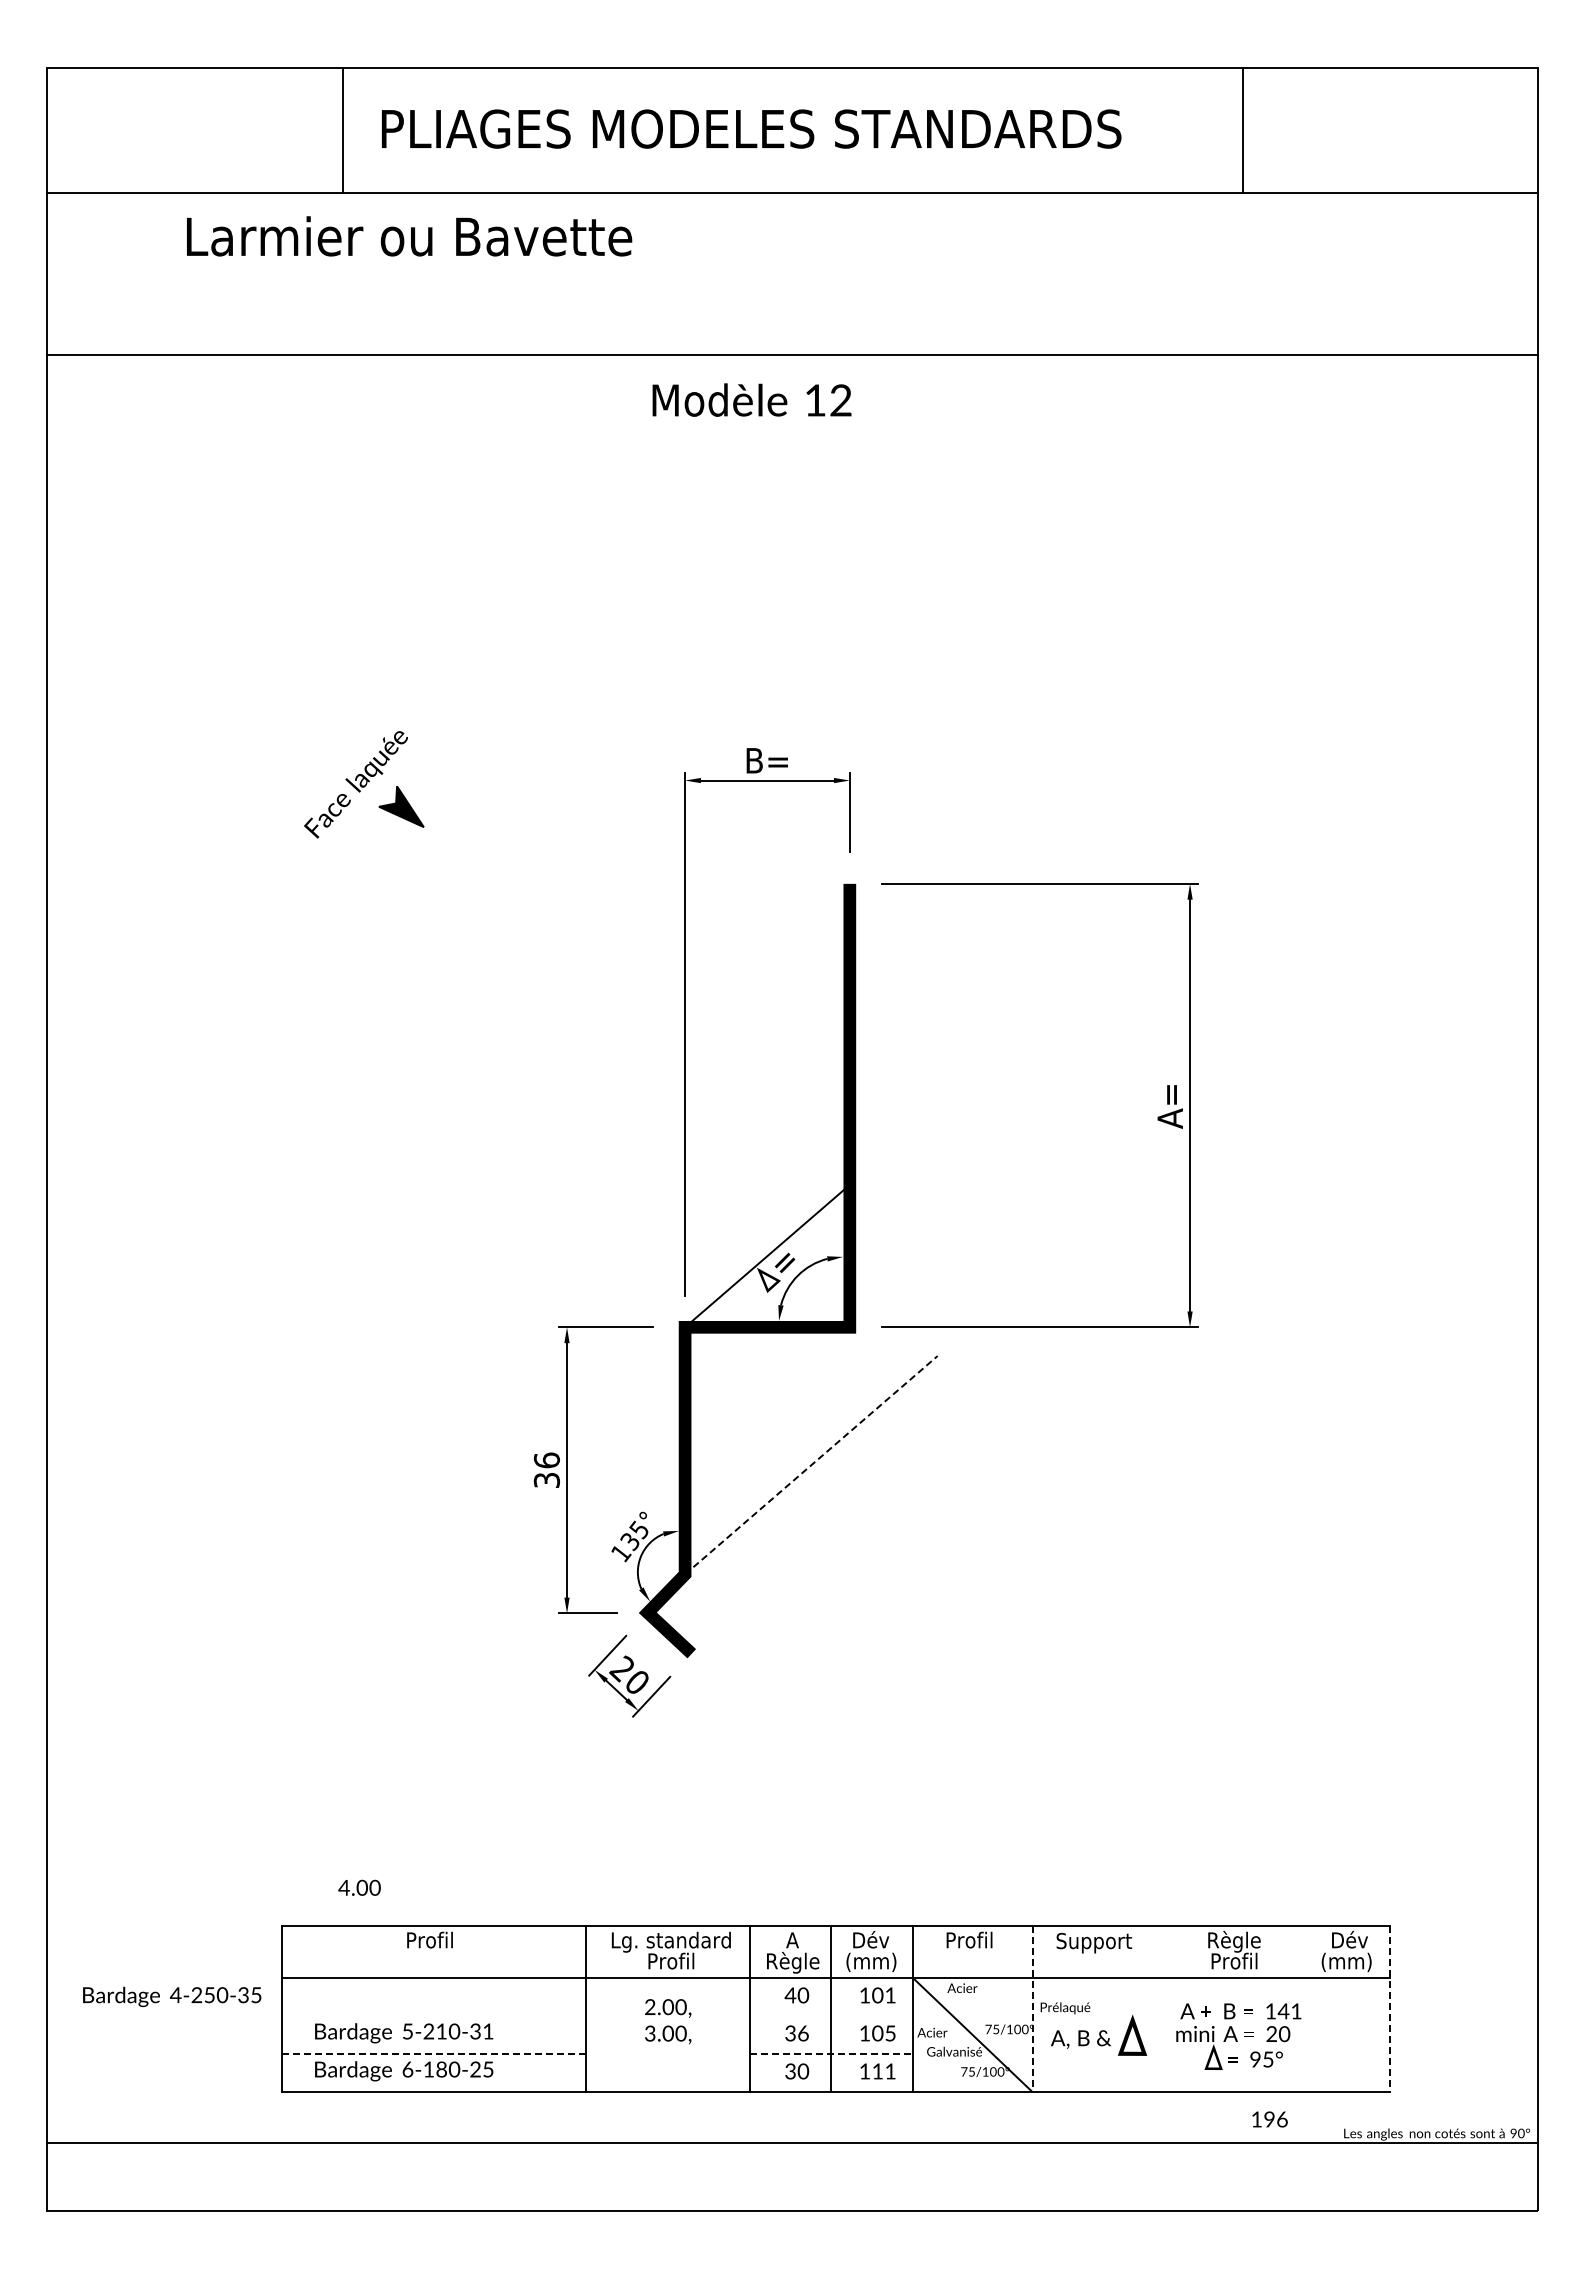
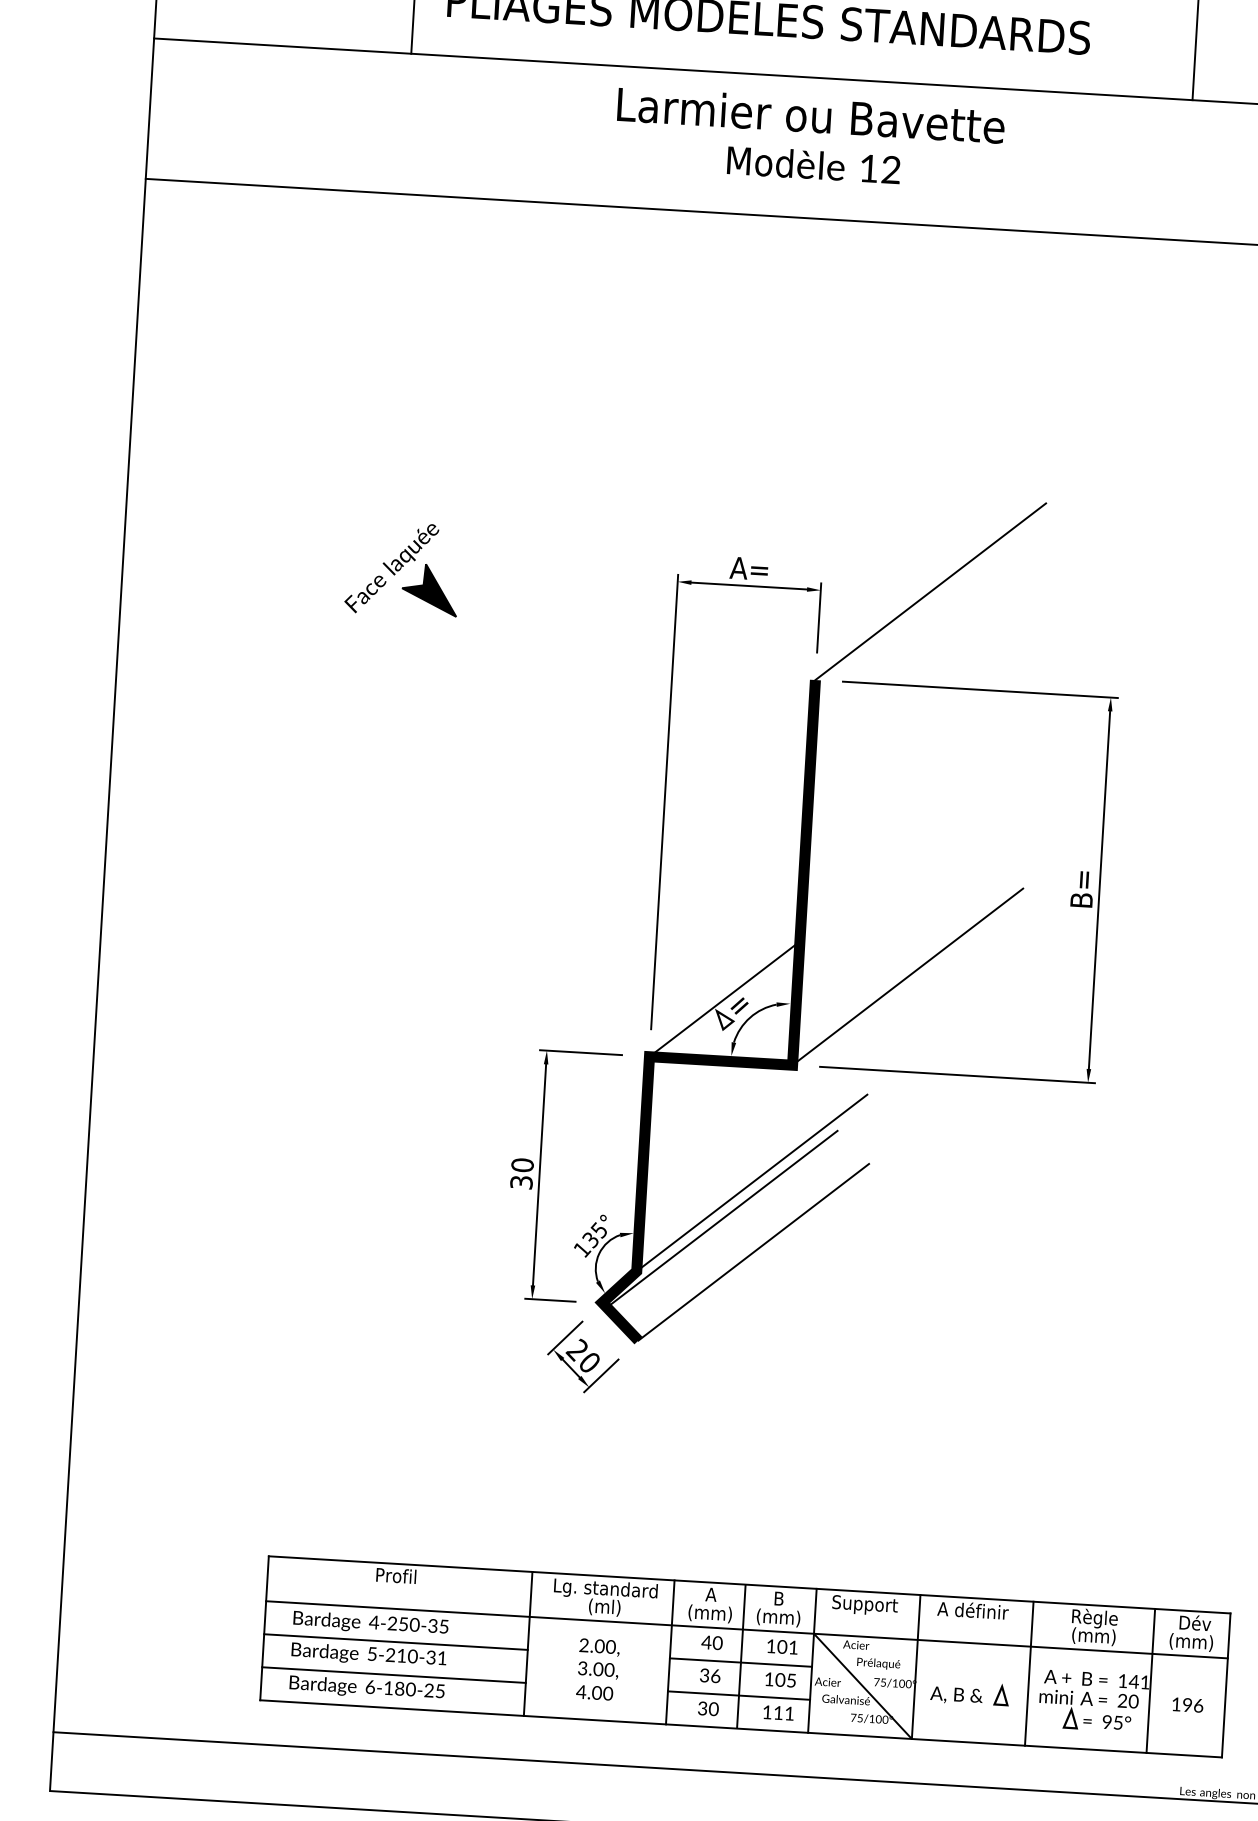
text: (409, 236) -> (811, 115), moved
text: (751, 399) -> (813, 164), moved
text: (754, 760) -> (739, 567), B= -> A=
line: (975, 774) -> (930, 591), added
part: (401, 806) -> (430, 589), size x1.43
text: (1169, 1118) -> (1081, 900), A= -> B=
line: (975, 1217) -> (907, 976), added
text: (546, 1460) -> (522, 1165), 36 -> 30
line: (811, 1465) -> (752, 1183), dashed -> solid
line: (779, 1508) -> (722, 1218), added
line: (817, 1544) -> (753, 1252), added
text: (359, 1887) -> (594, 1692), moved
text: (871, 1939) -> (779, 1598), Dév -> B
text: (969, 1941) -> (864, 1604), Profil -> Support
text: (1093, 1942) -> (972, 1612), Support -> A définir
text: (671, 1962) -> (604, 1607), Profil -> (ml)
text: (793, 1962) -> (710, 1614), Règle -> (mm)
text: (1234, 1962) -> (1093, 1636), Profil -> (mm)
text: (172, 1996) -> (371, 1623), moved
text: (1065, 2008) -> (878, 1664), moved
line: (1032, 2009) -> (916, 1667), dashed -> solid
line: (1162, 2009) -> (1028, 1673), added
line: (1302, 2009) -> (1150, 1681), added
line: (1389, 2009) -> (1226, 1685), dashed -> solid
line: (433, 2016) -> (395, 1642), added
line: (831, 2016) -> (741, 1662), added
part: (1132, 2035) -> (1001, 1694), size x0.62
line: (434, 2054) -> (394, 1675), dashed -> solid
line: (831, 2054) -> (739, 1695), dashed -> solid
text: (1269, 2119) -> (1187, 1705), moved

